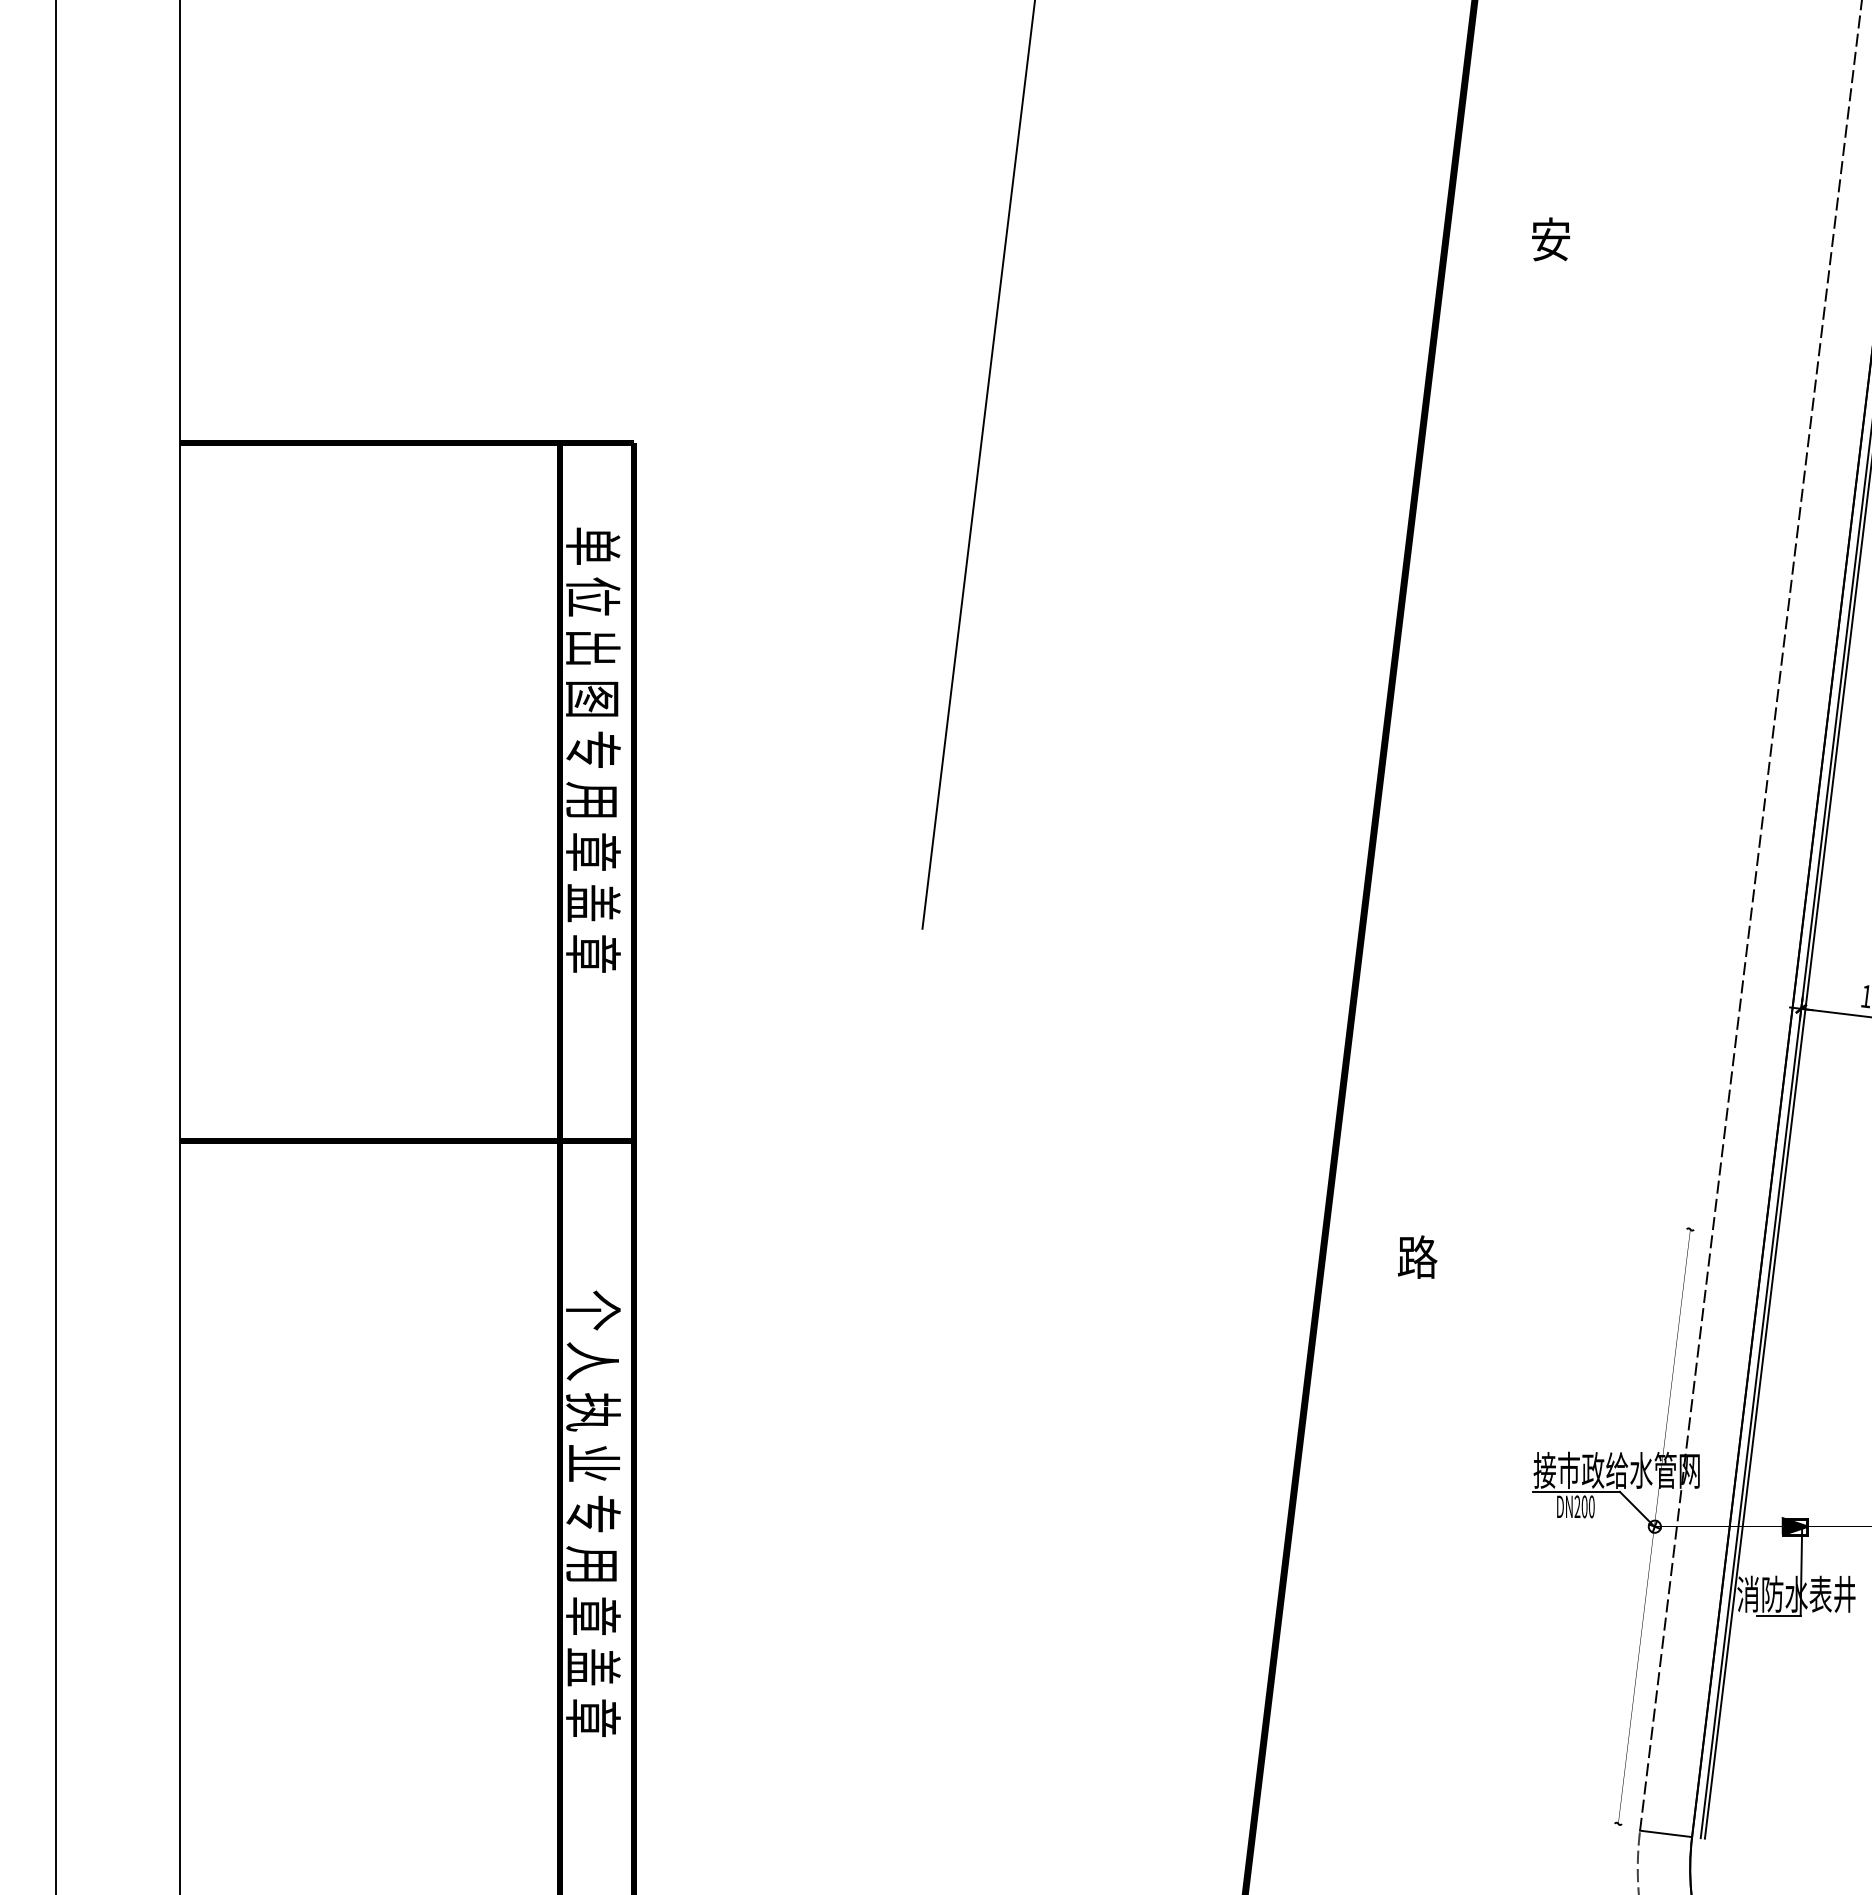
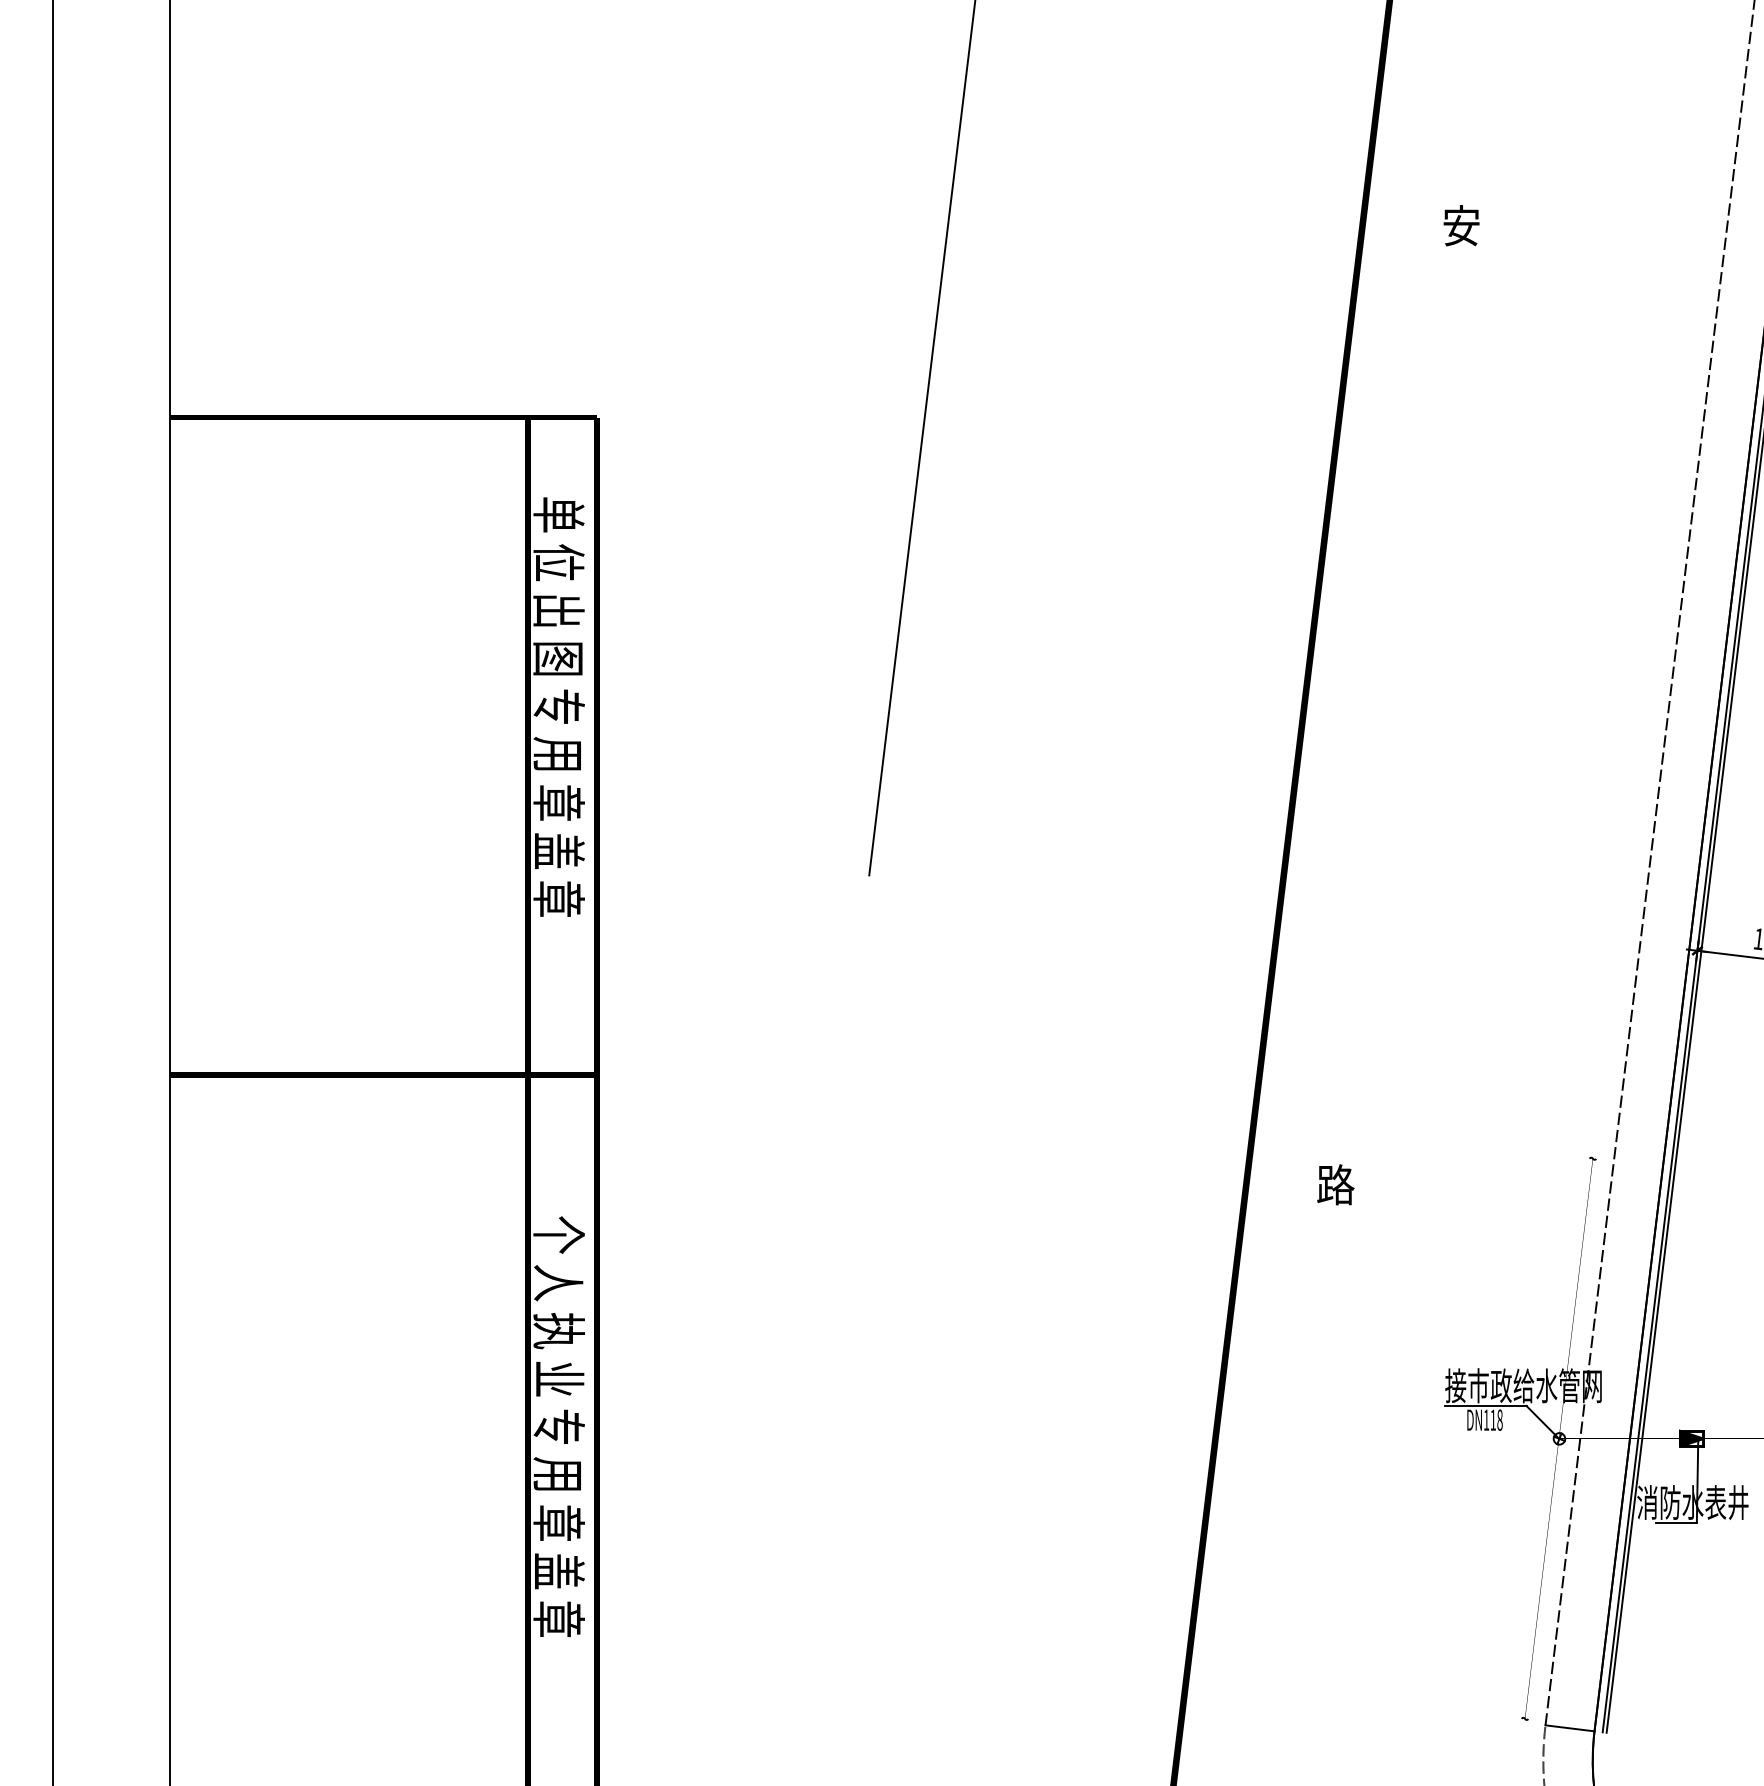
text: (1584, 1506) -> (1493, 1419), DN200 -> DN118

